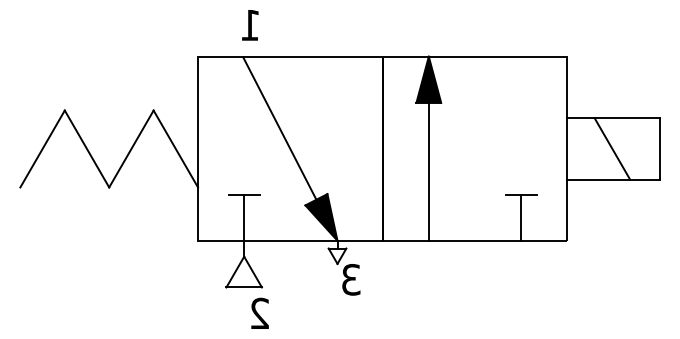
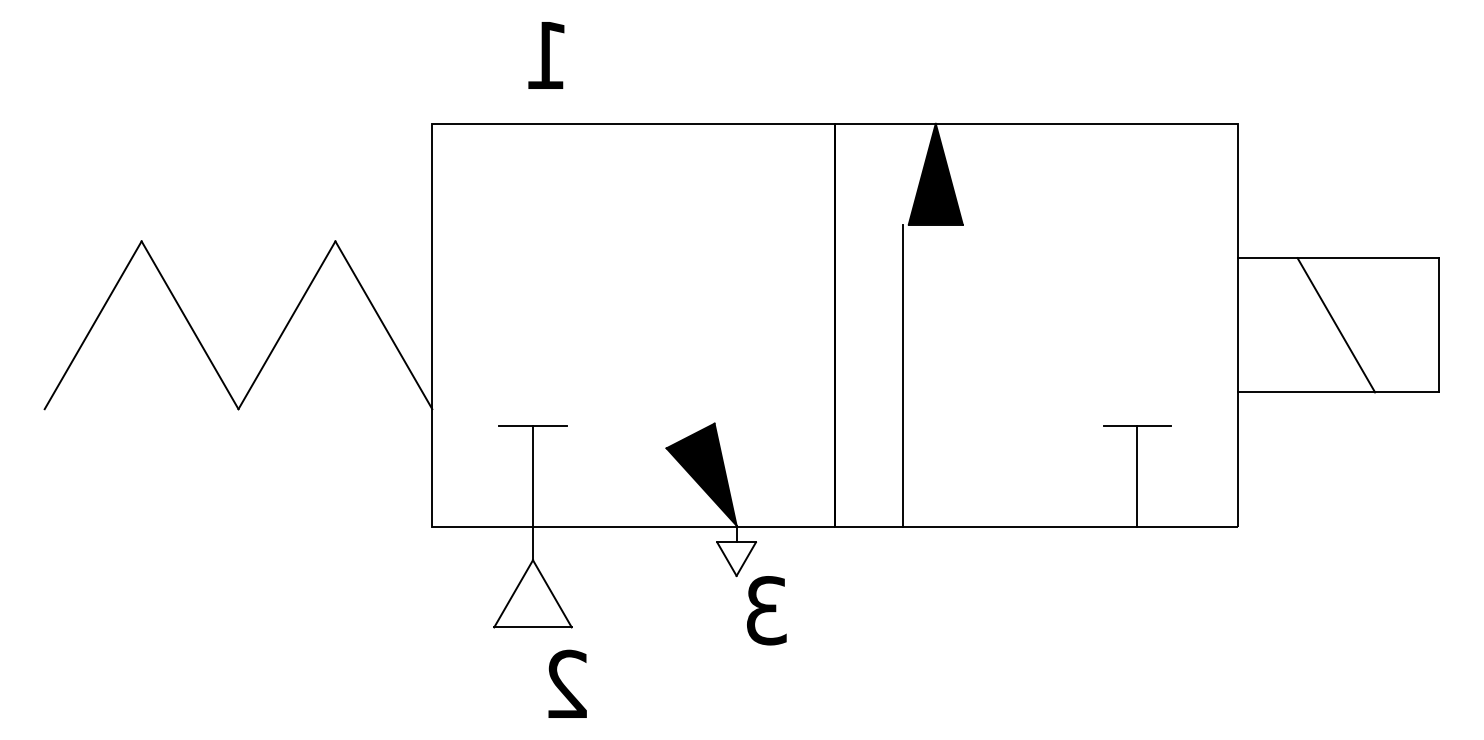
line: (279, 128) -> (610, 280), removed
line: (428, 171) -> (902, 374), moved

